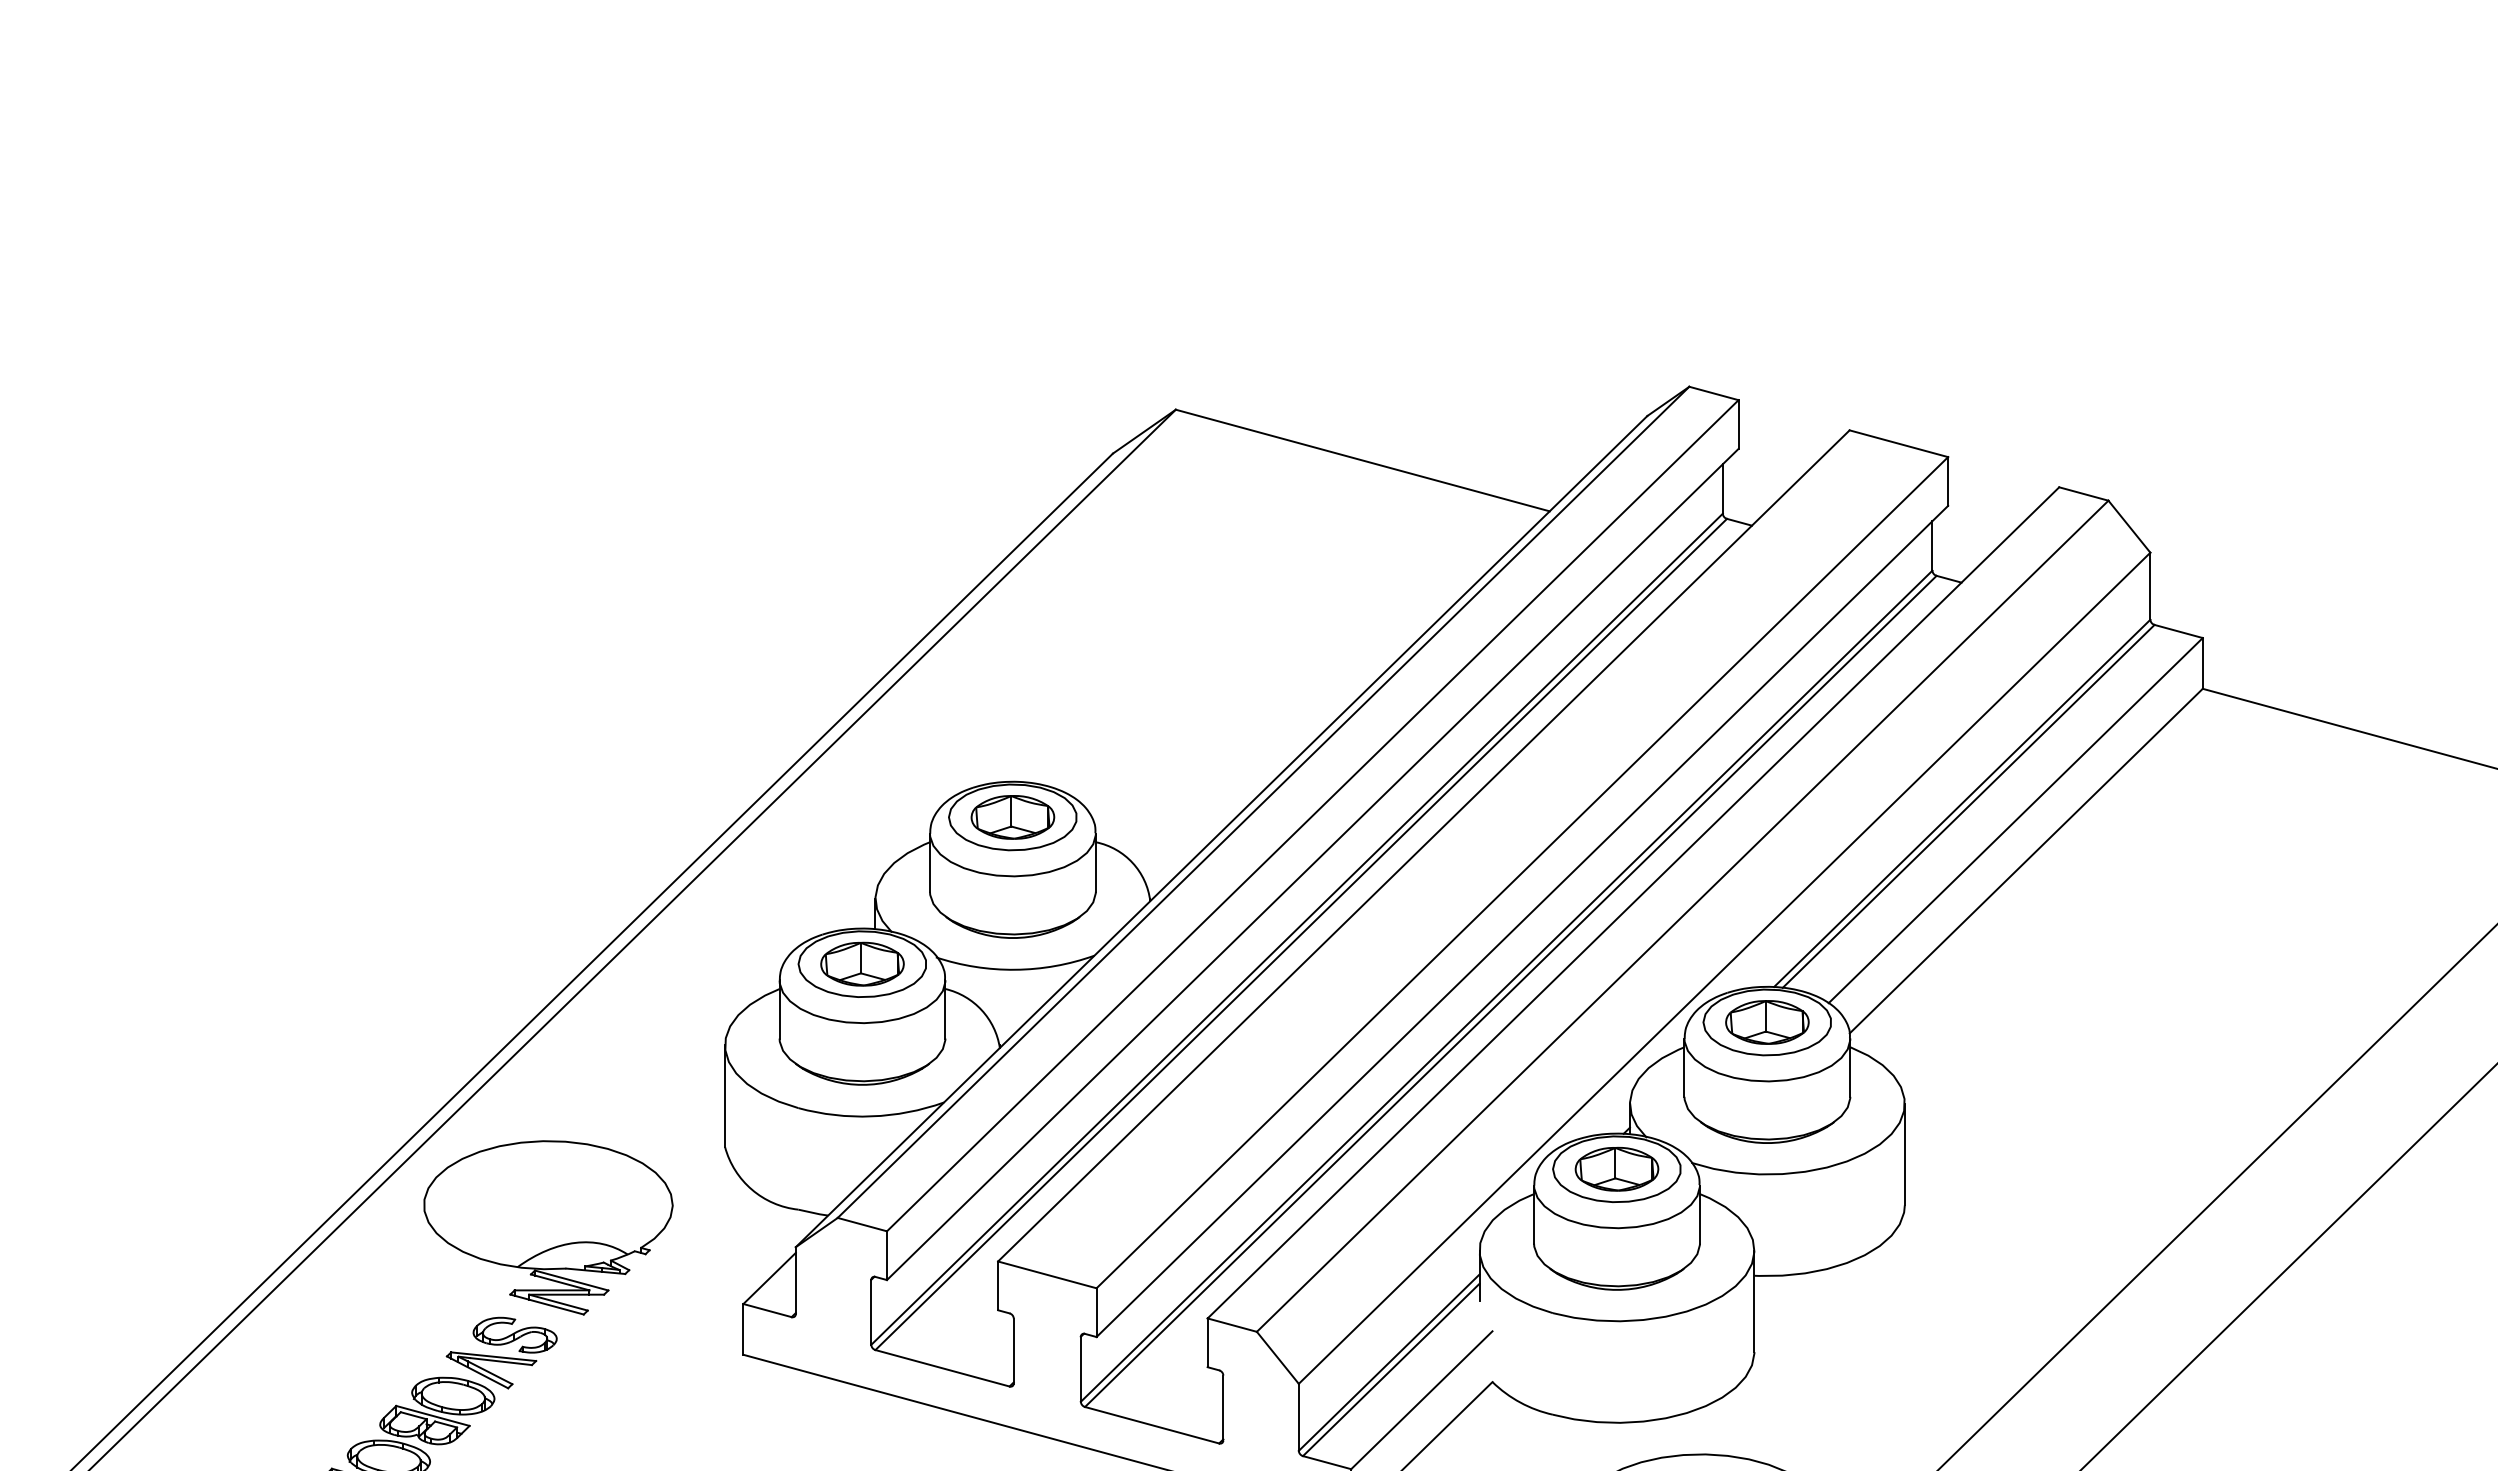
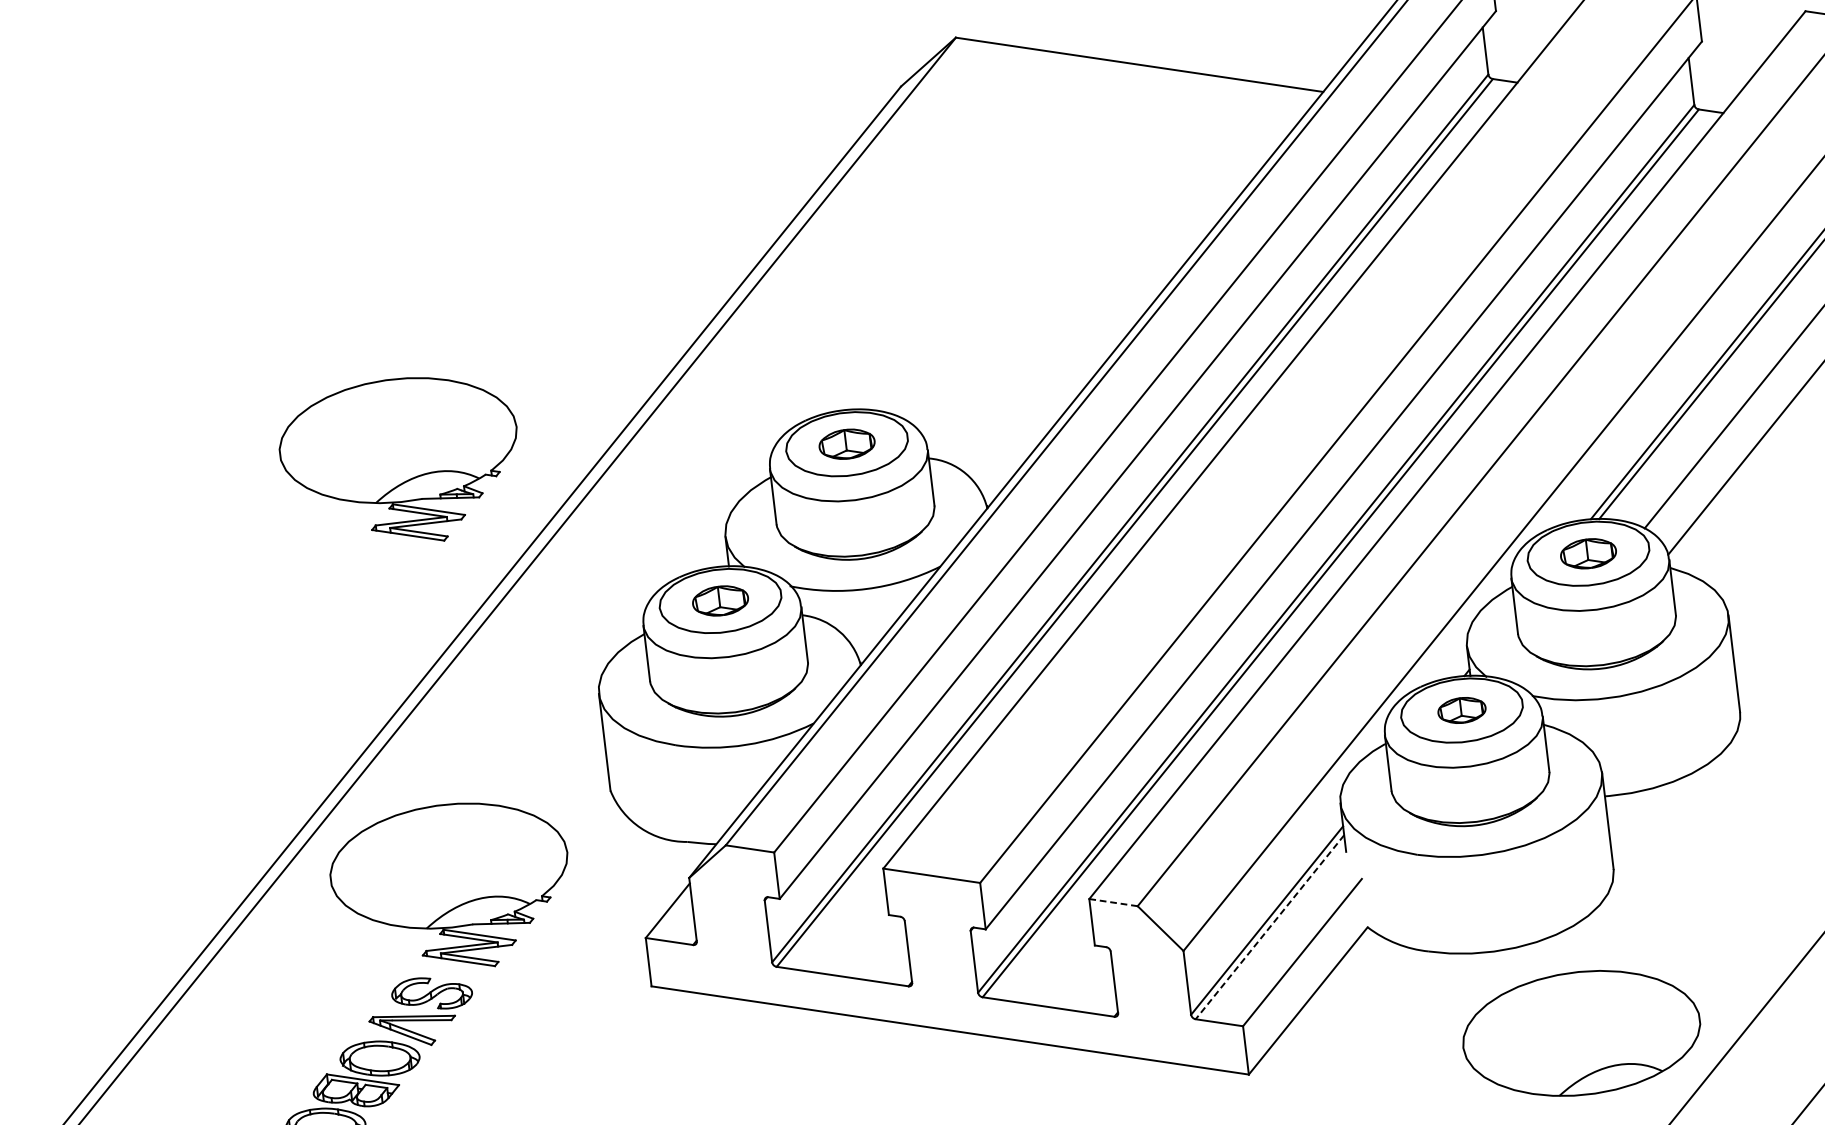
part: (548, 780) -> (400, 461), added
part: (1012, 817) -> (846, 444), size x0.7
part: (862, 963) -> (720, 600), size x0.7
part: (1767, 1022) -> (1588, 553), size x0.7
part: (1616, 1168) -> (1461, 709), size x0.6
line: (1232, 1325) -> (1113, 902), solid -> dashed
line: (1390, 1370) -> (1269, 927), solid -> dashed

